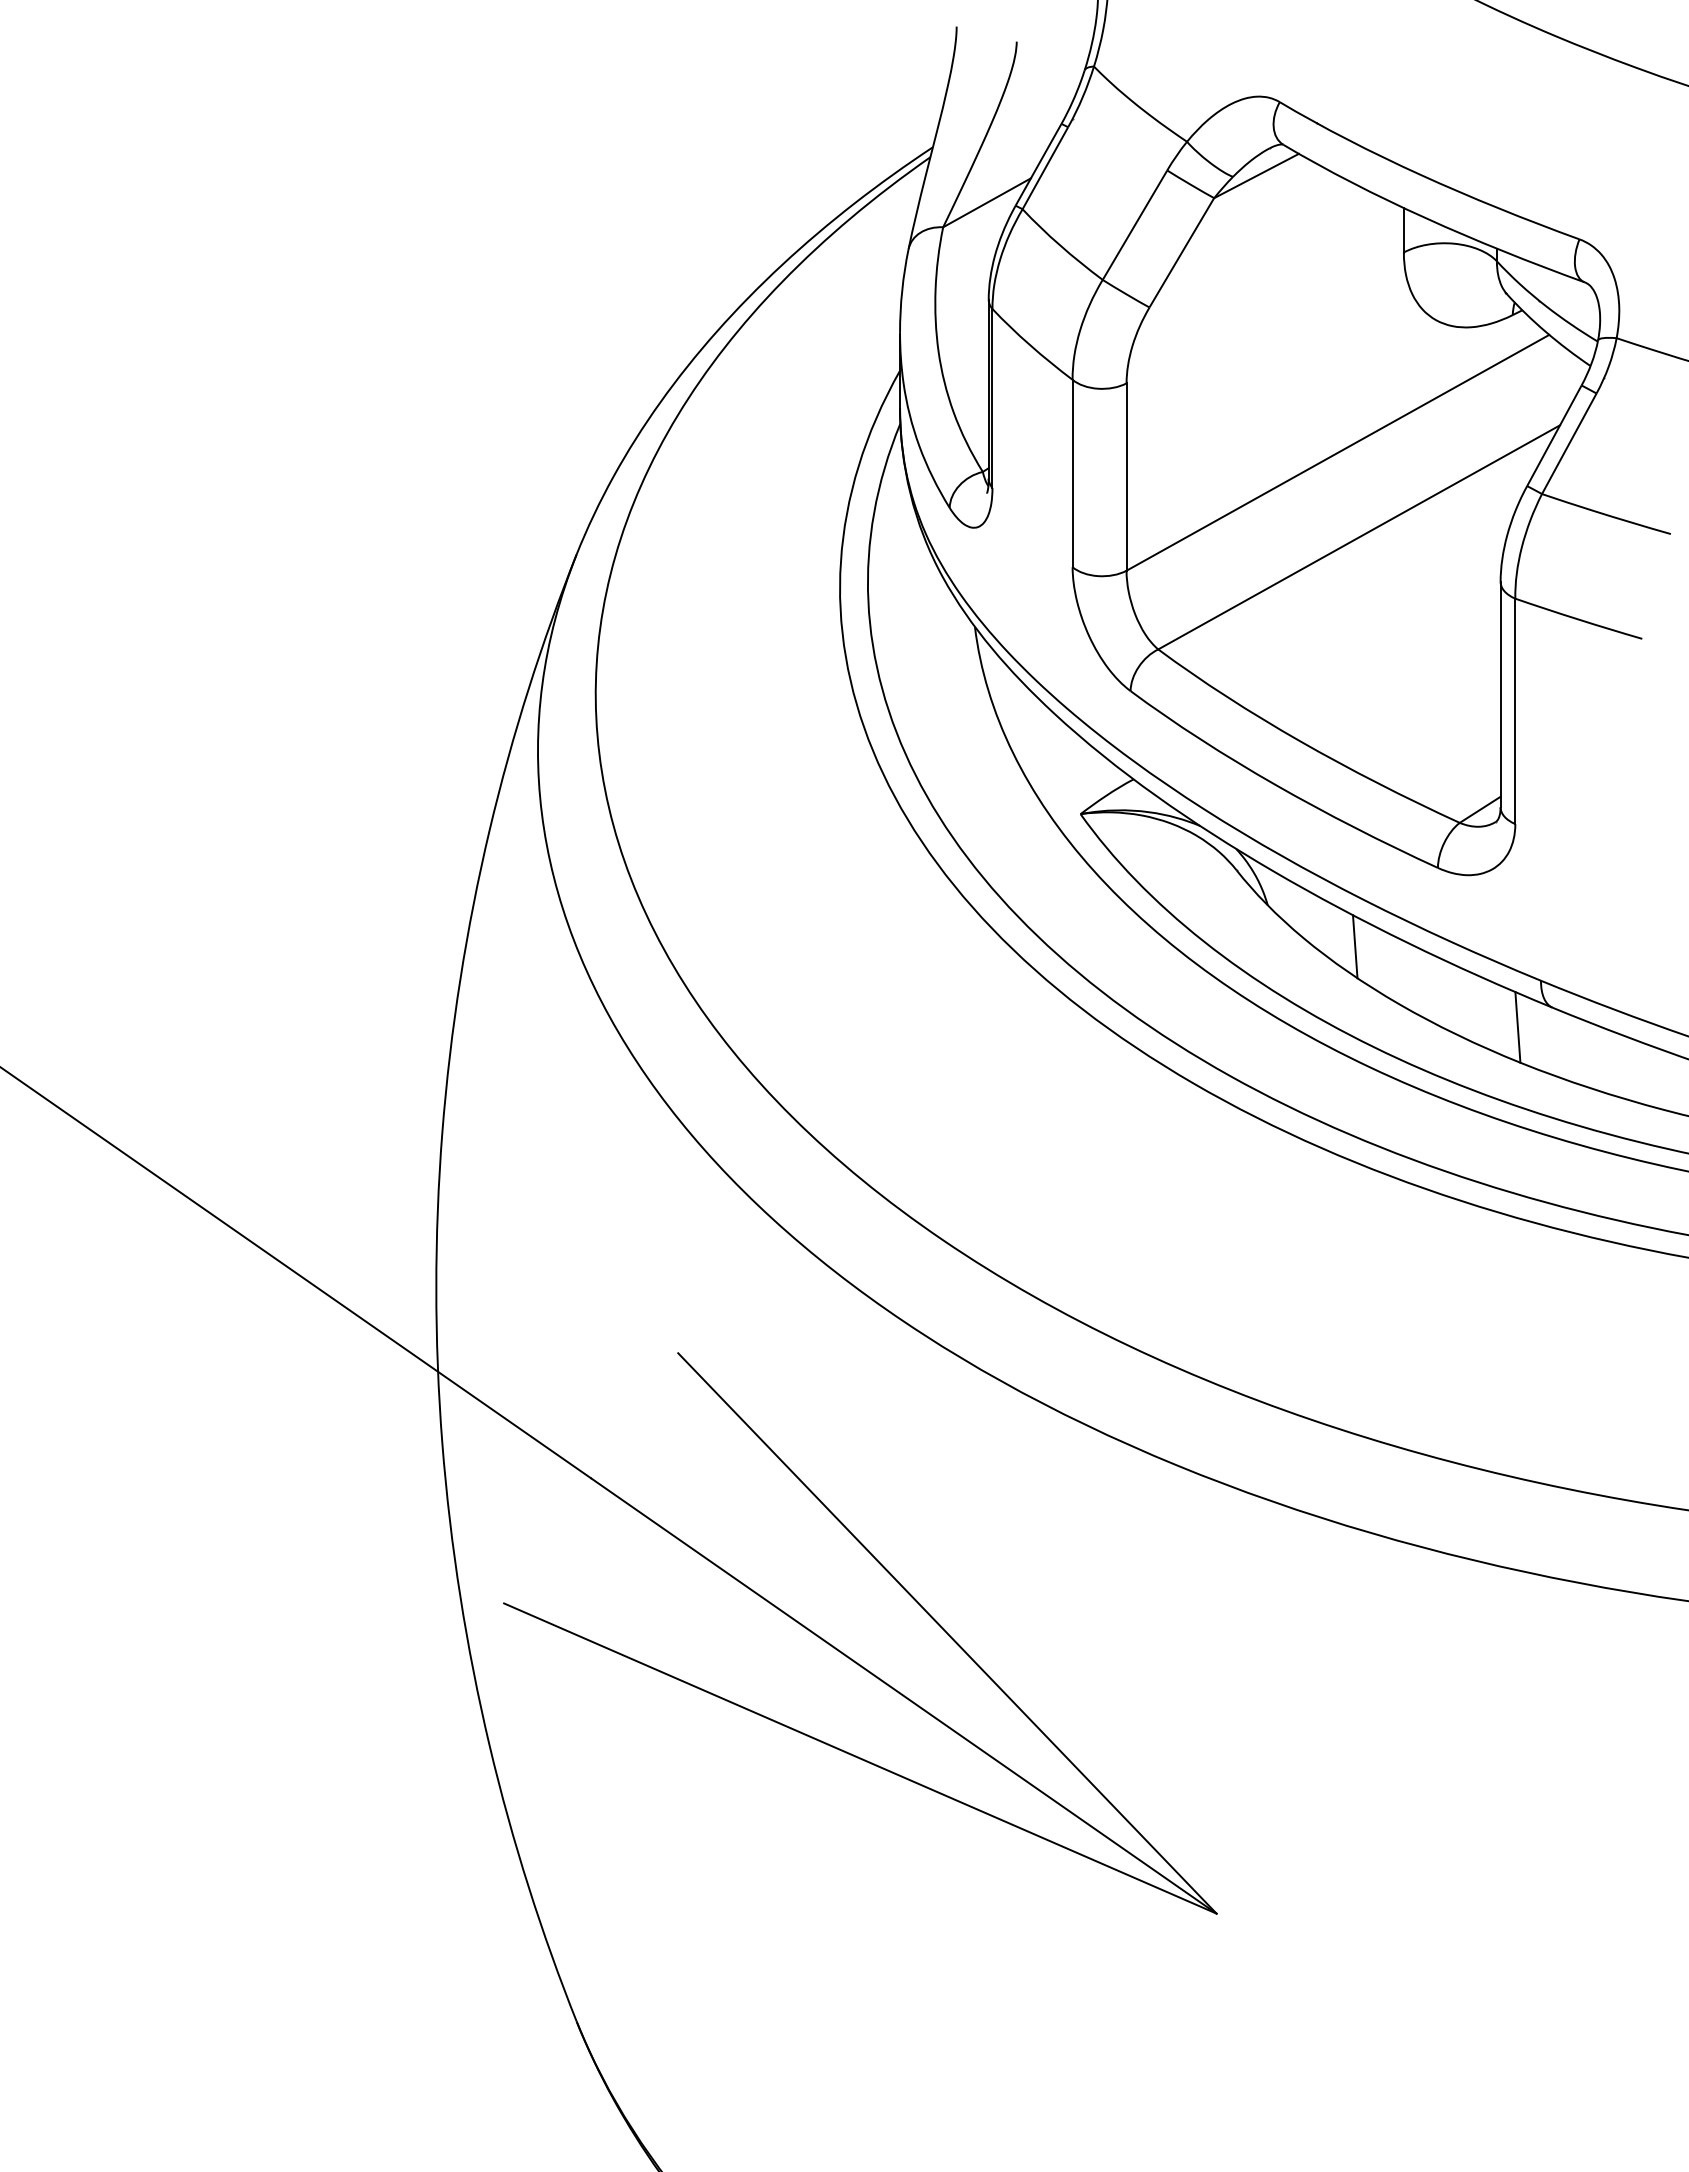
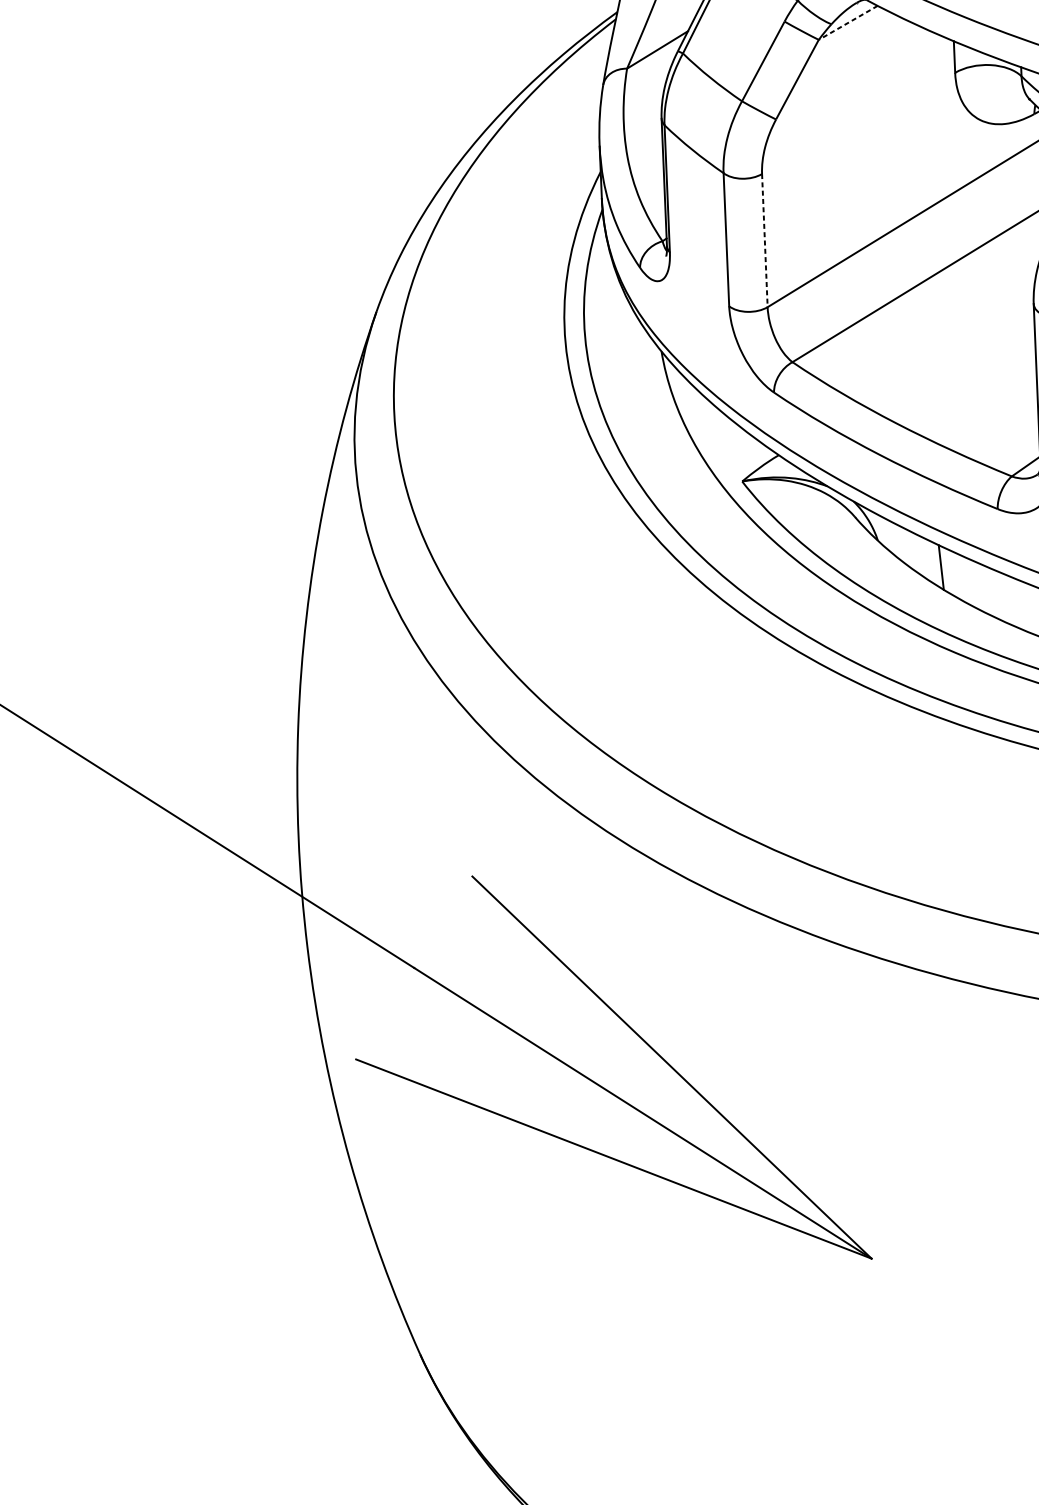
line: (1256, 176) -> (848, 23), solid -> dashed
line: (1126, 477) -> (764, 240), solid -> dashed

